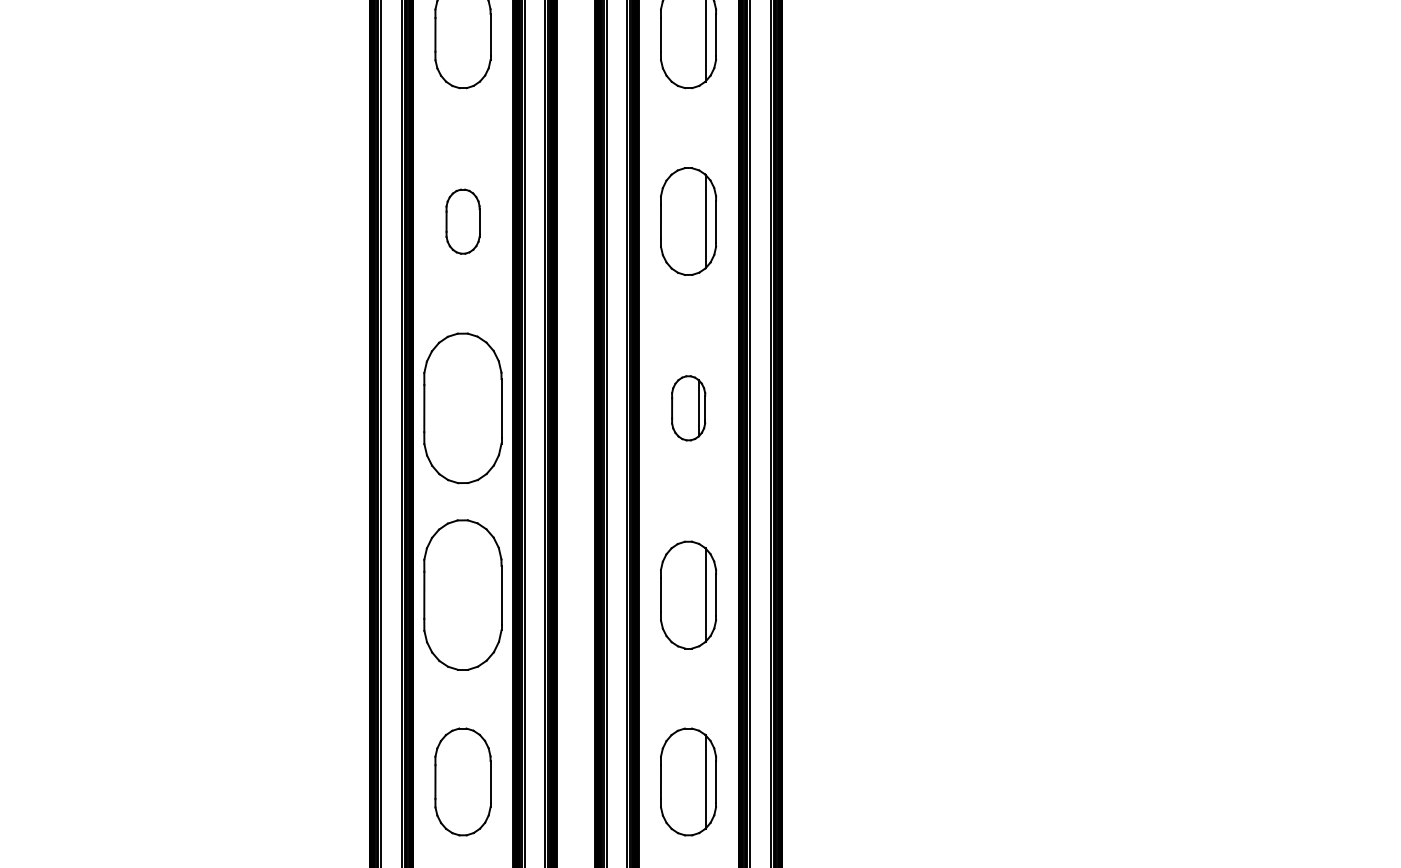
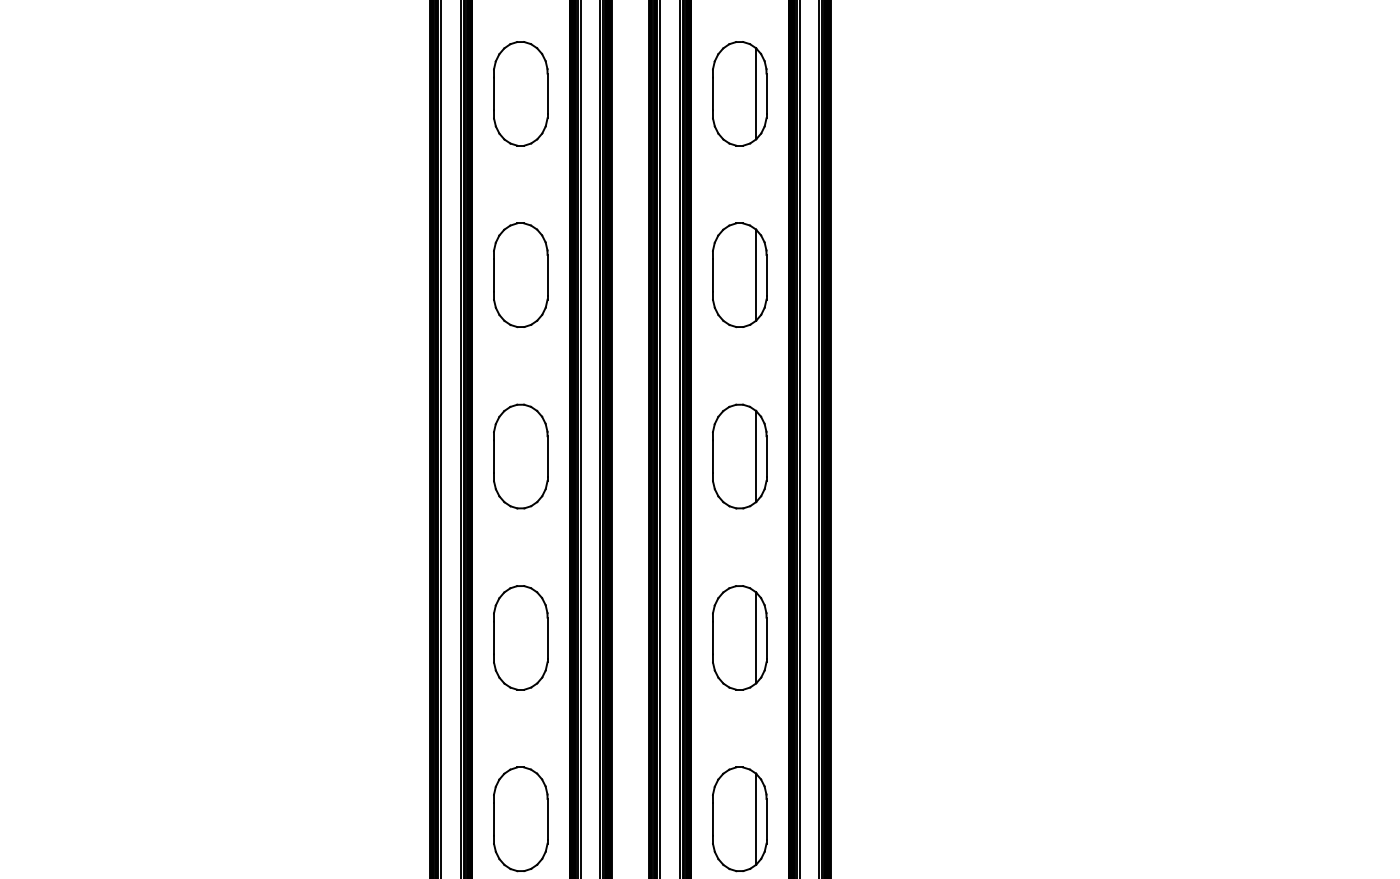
part: (462, 221) -> (520, 275), size x1.67
part: (462, 408) -> (520, 456), size x0.71
part: (688, 408) -> (739, 456), size x1.67
part: (462, 594) -> (520, 637), size x0.71

